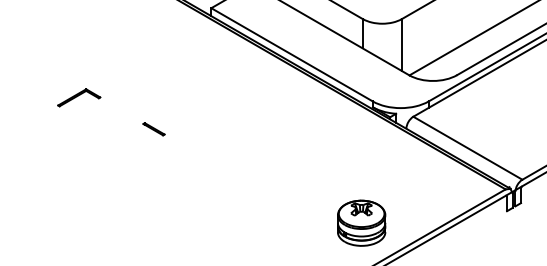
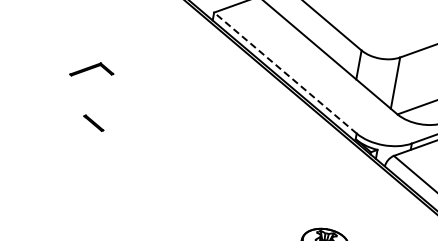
line: (291, 54) -> (284, 72), solid -> dashed
part: (79, 97) -> (92, 70), moved
line: (153, 129) -> (93, 123), moved

